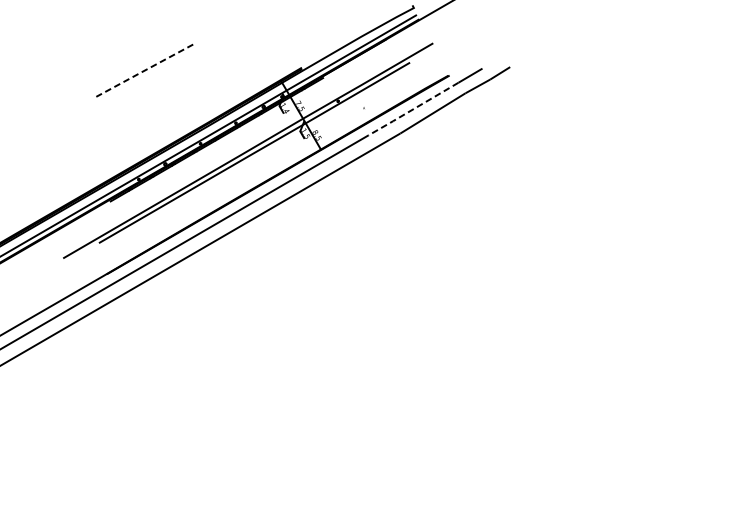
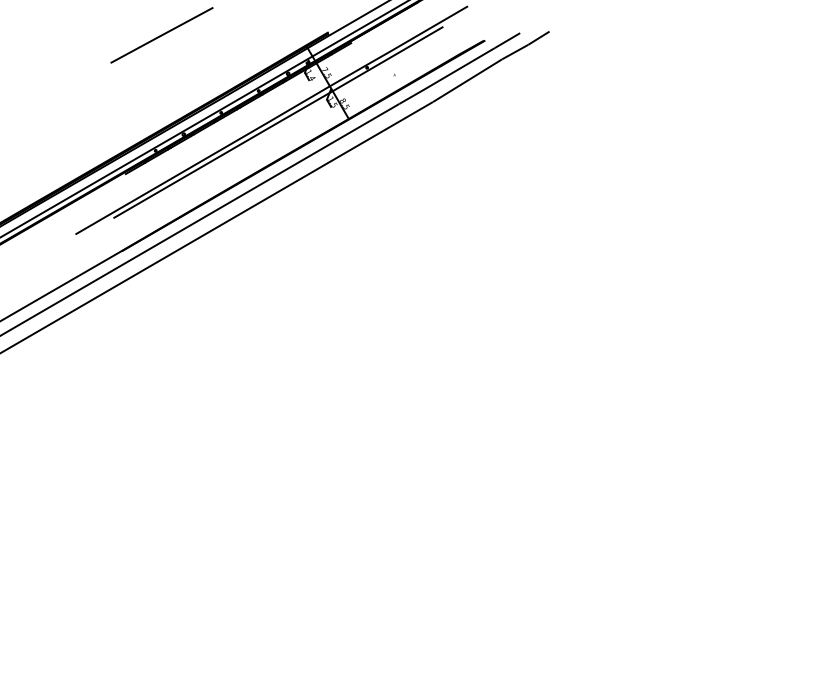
line: (144, 70) -> (161, 35), dashed -> solid
line: (412, 109) -> (445, 76), dashed -> solid

